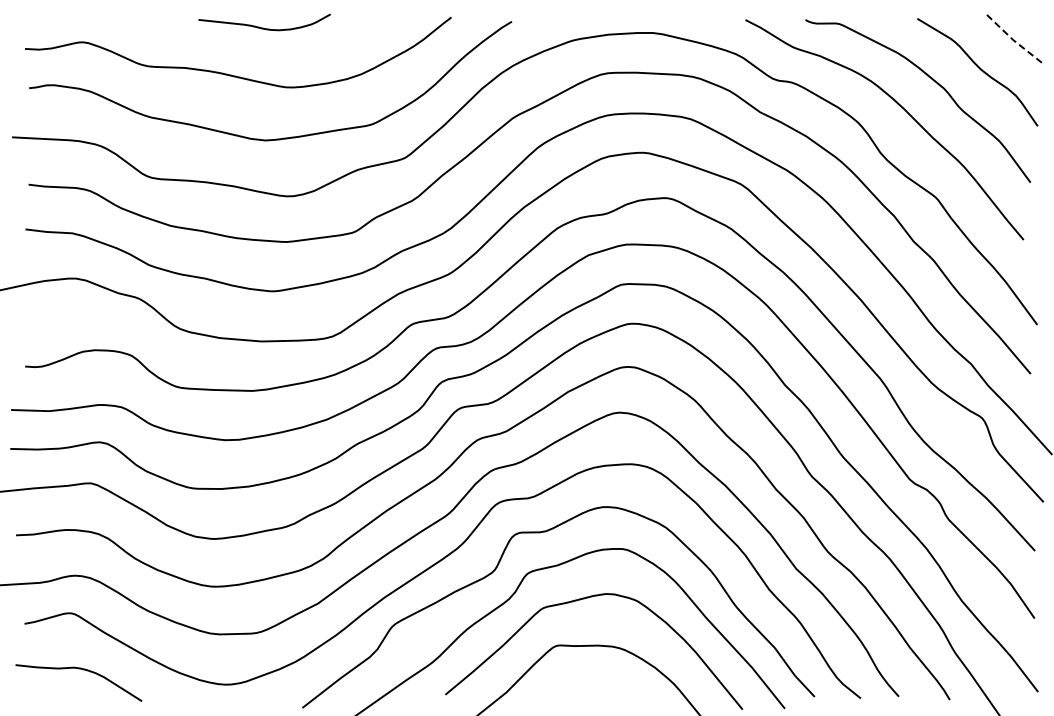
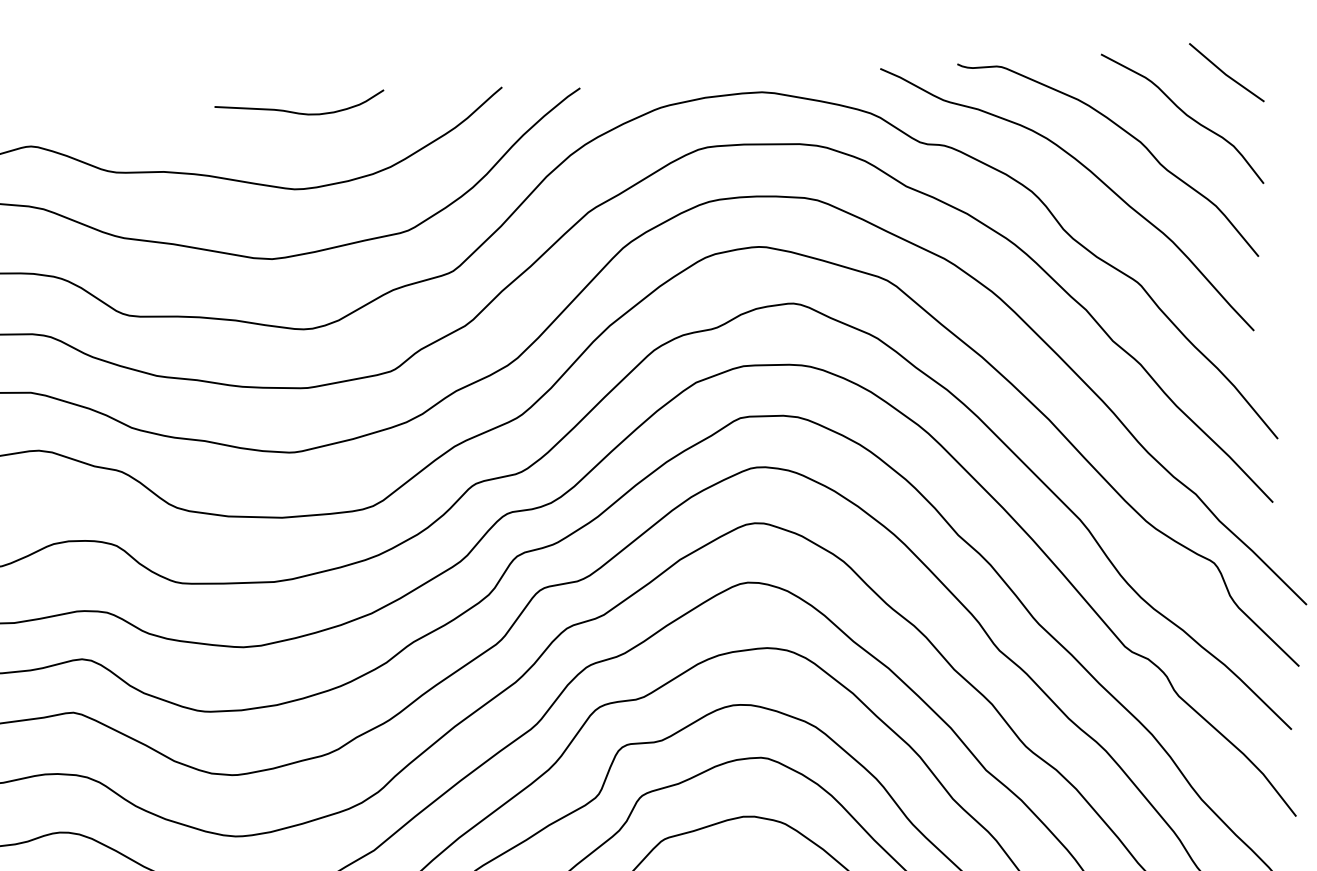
curve: (263, 27) -> (298, 111), moved
line: (1013, 40) -> (1226, 75), dashed -> solid

